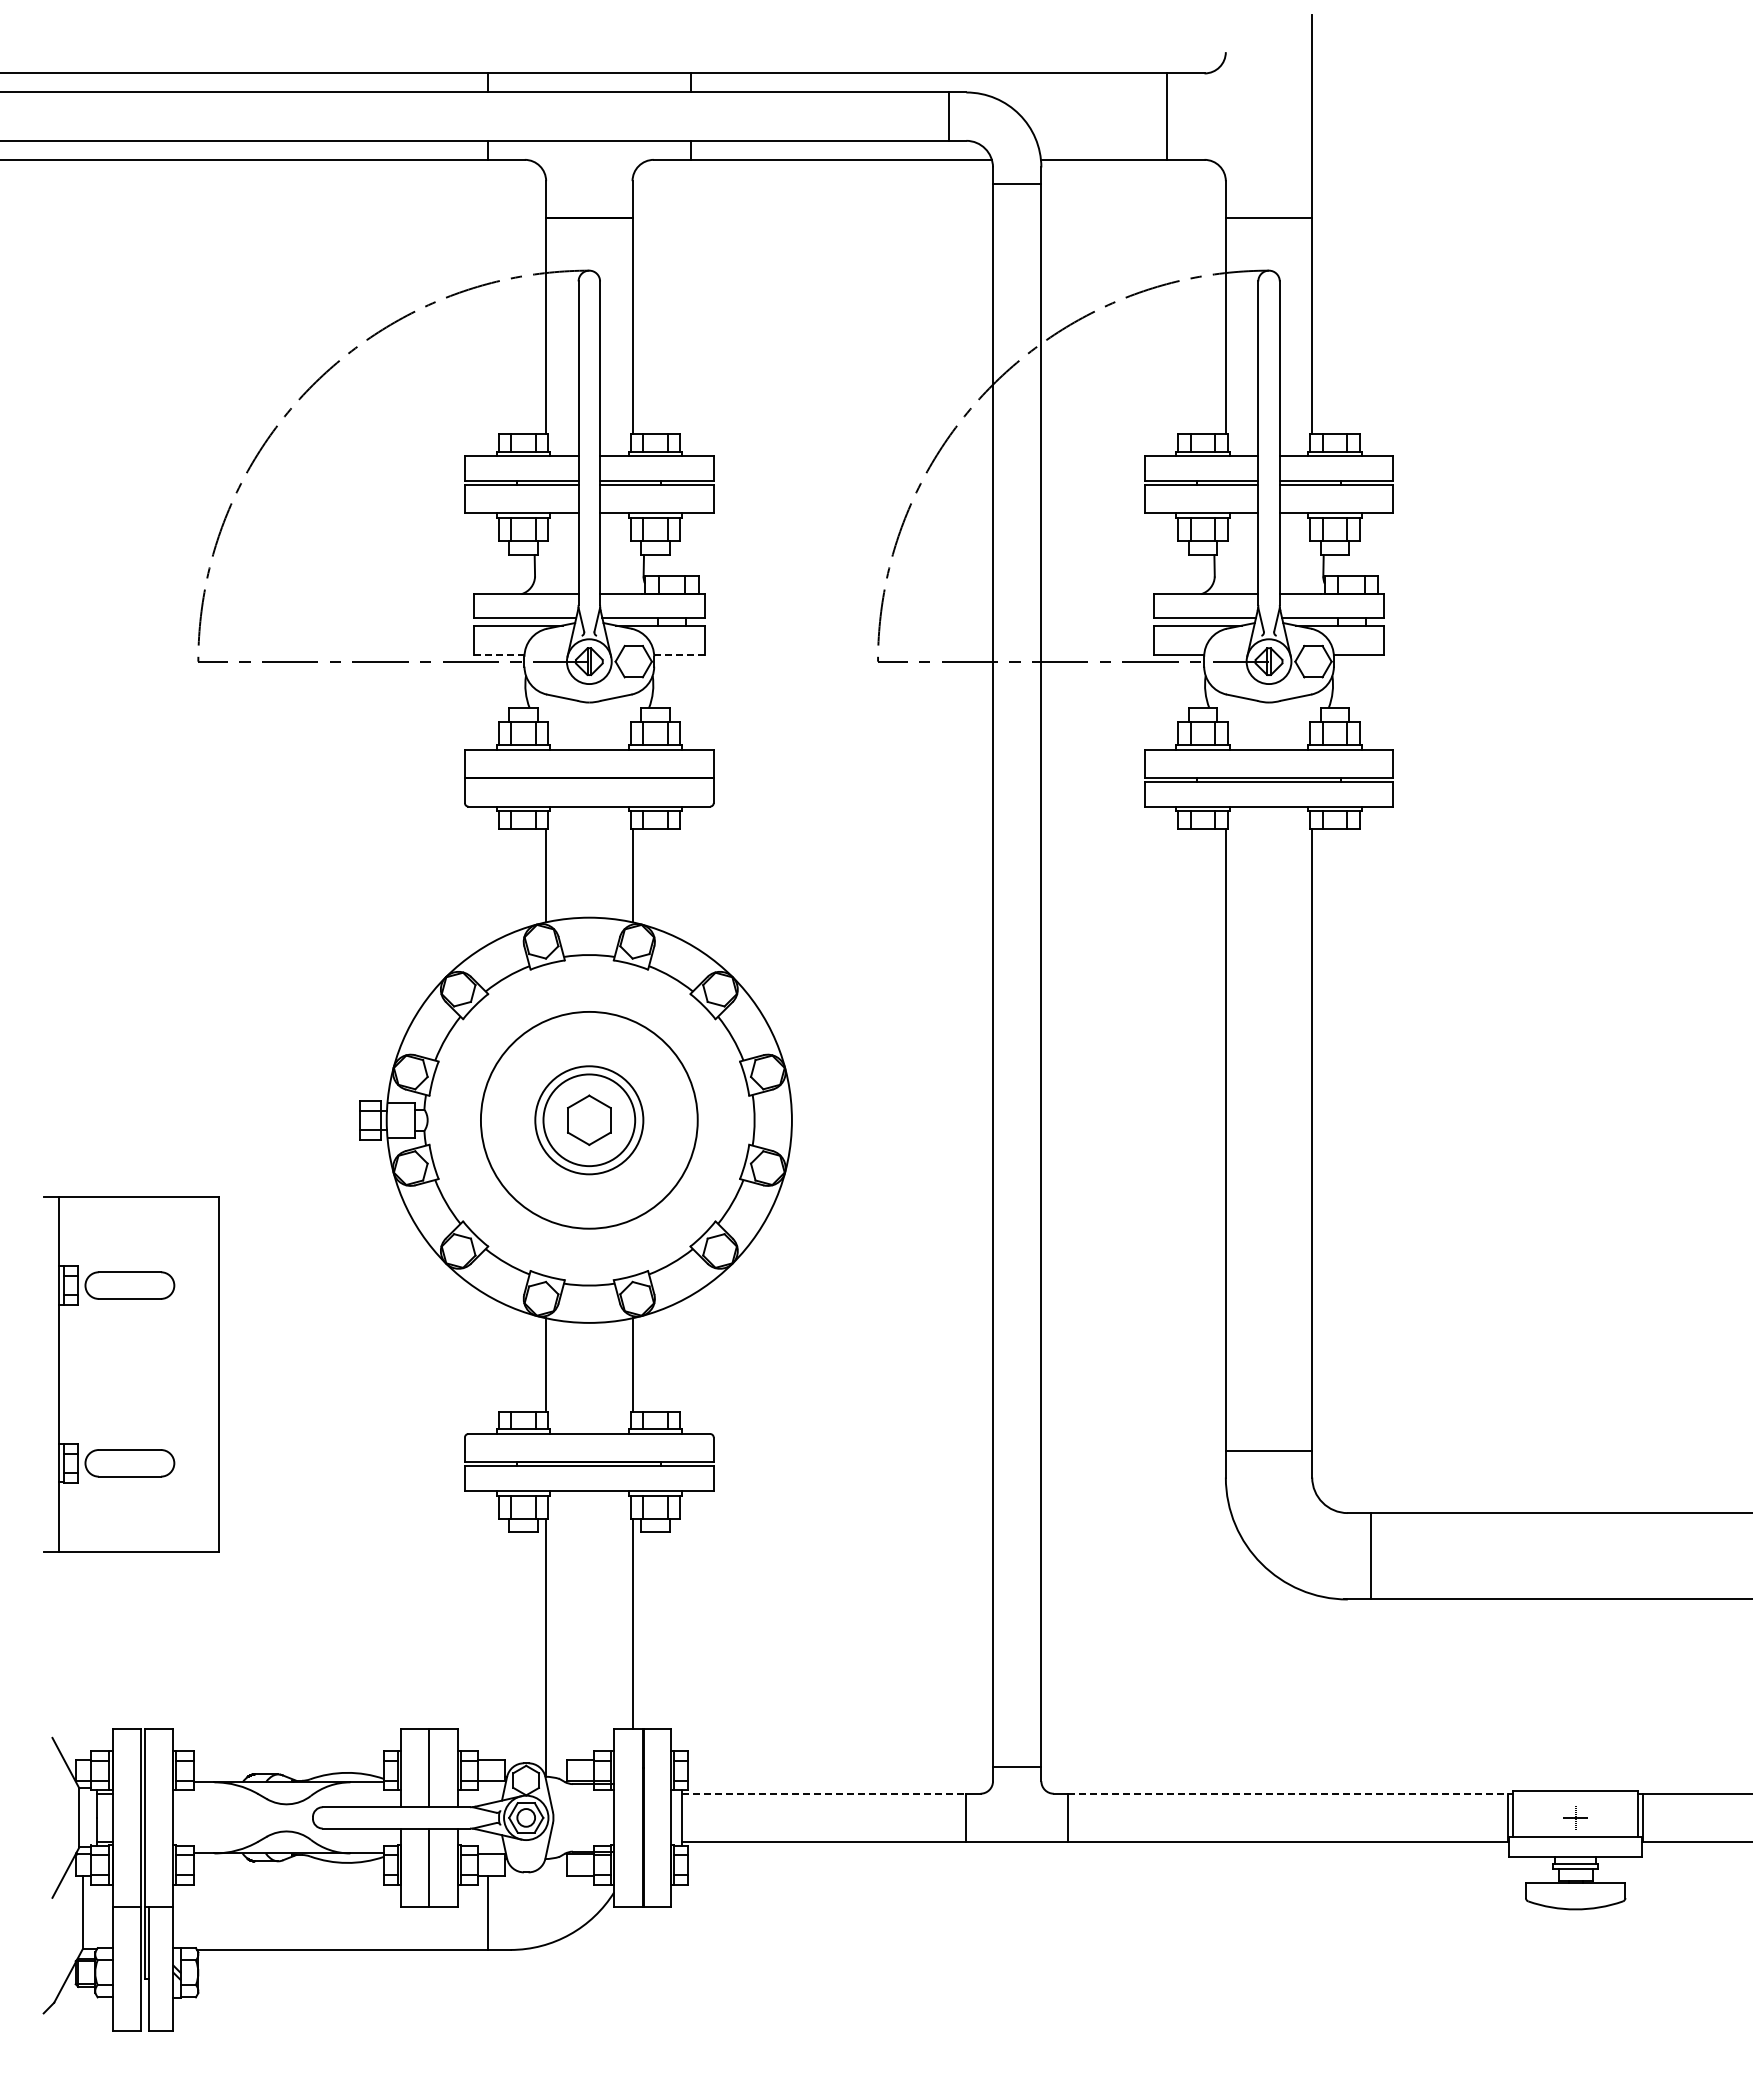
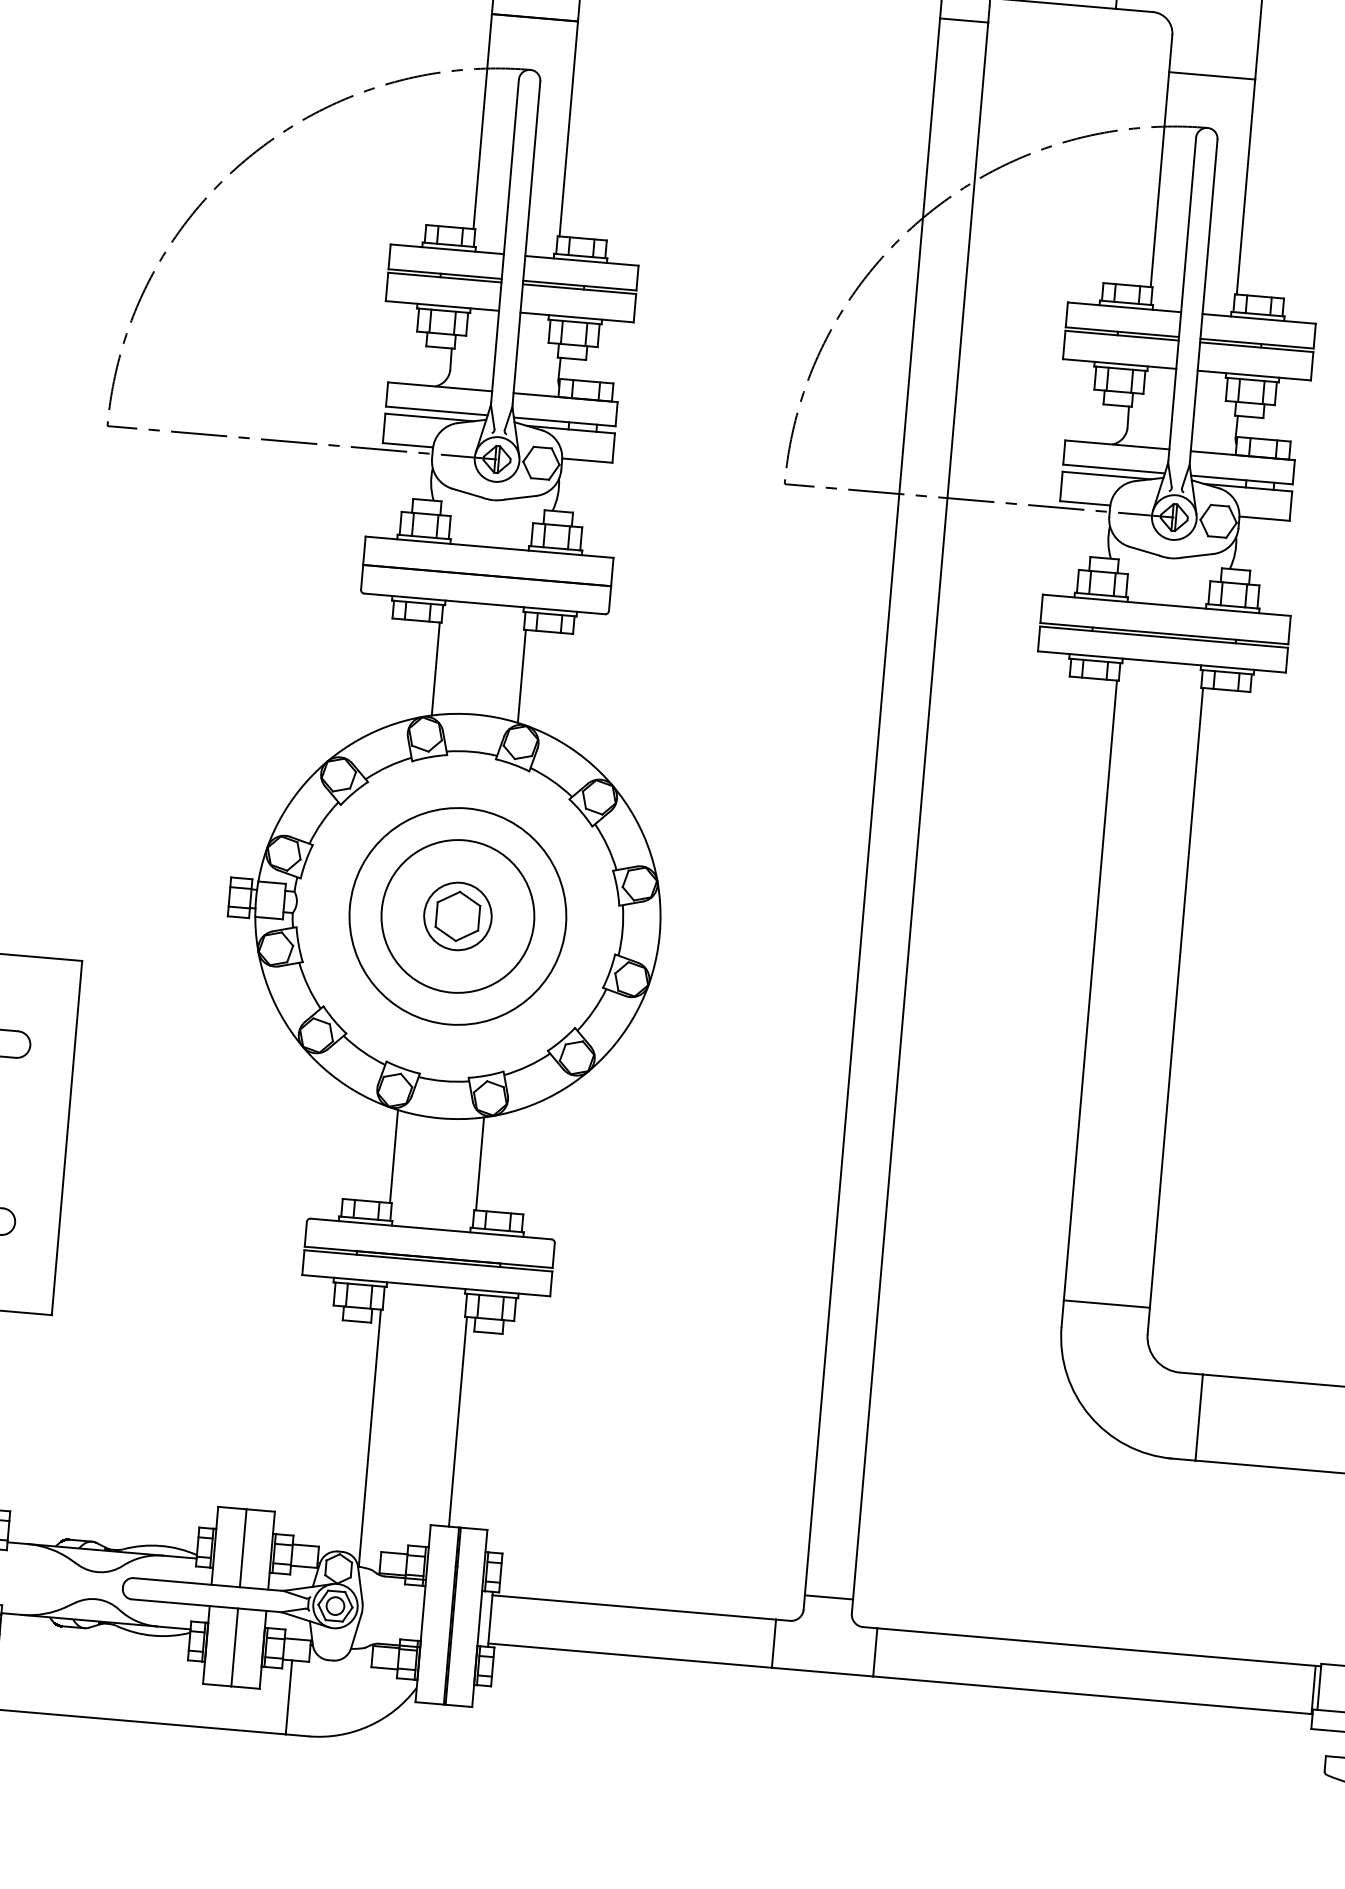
line: (499, 655) -> (408, 445), dashed -> solid
line: (678, 655) -> (586, 460), dashed -> solid
circle: (588, 1119) -> (457, 915), size x1.67
circle: (589, 1120) -> (458, 916), size x0.62
line: (824, 1793) -> (634, 1607), dashed -> solid
line: (1290, 1793) -> (1099, 1647), dashed -> solid

